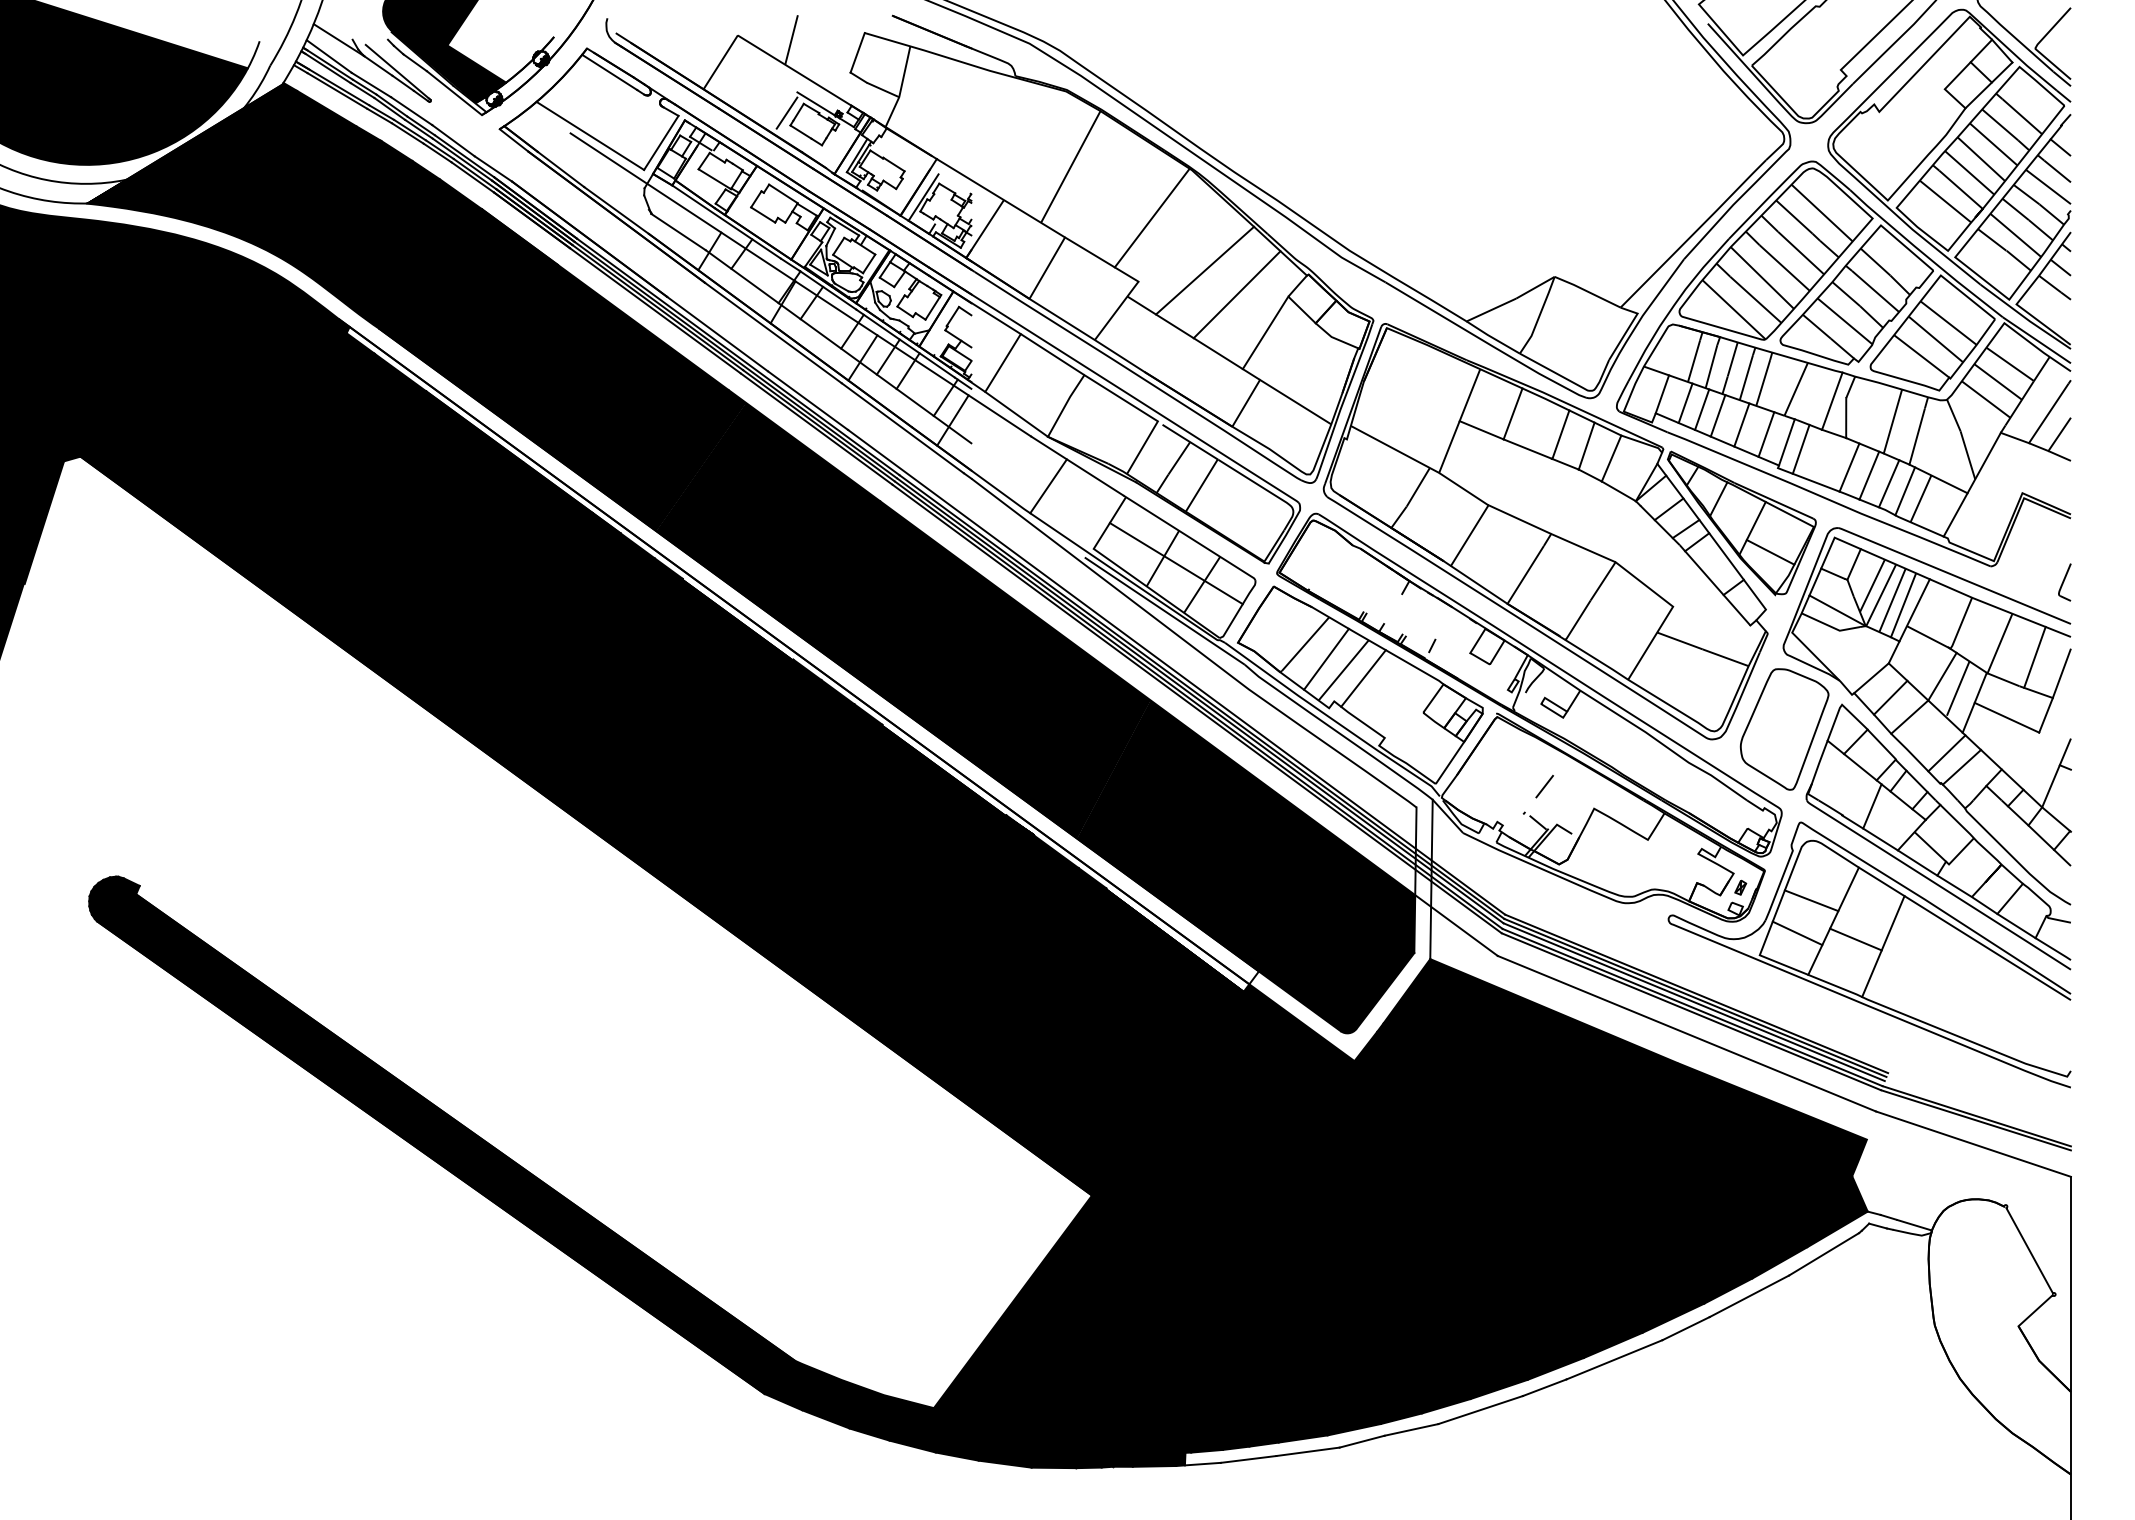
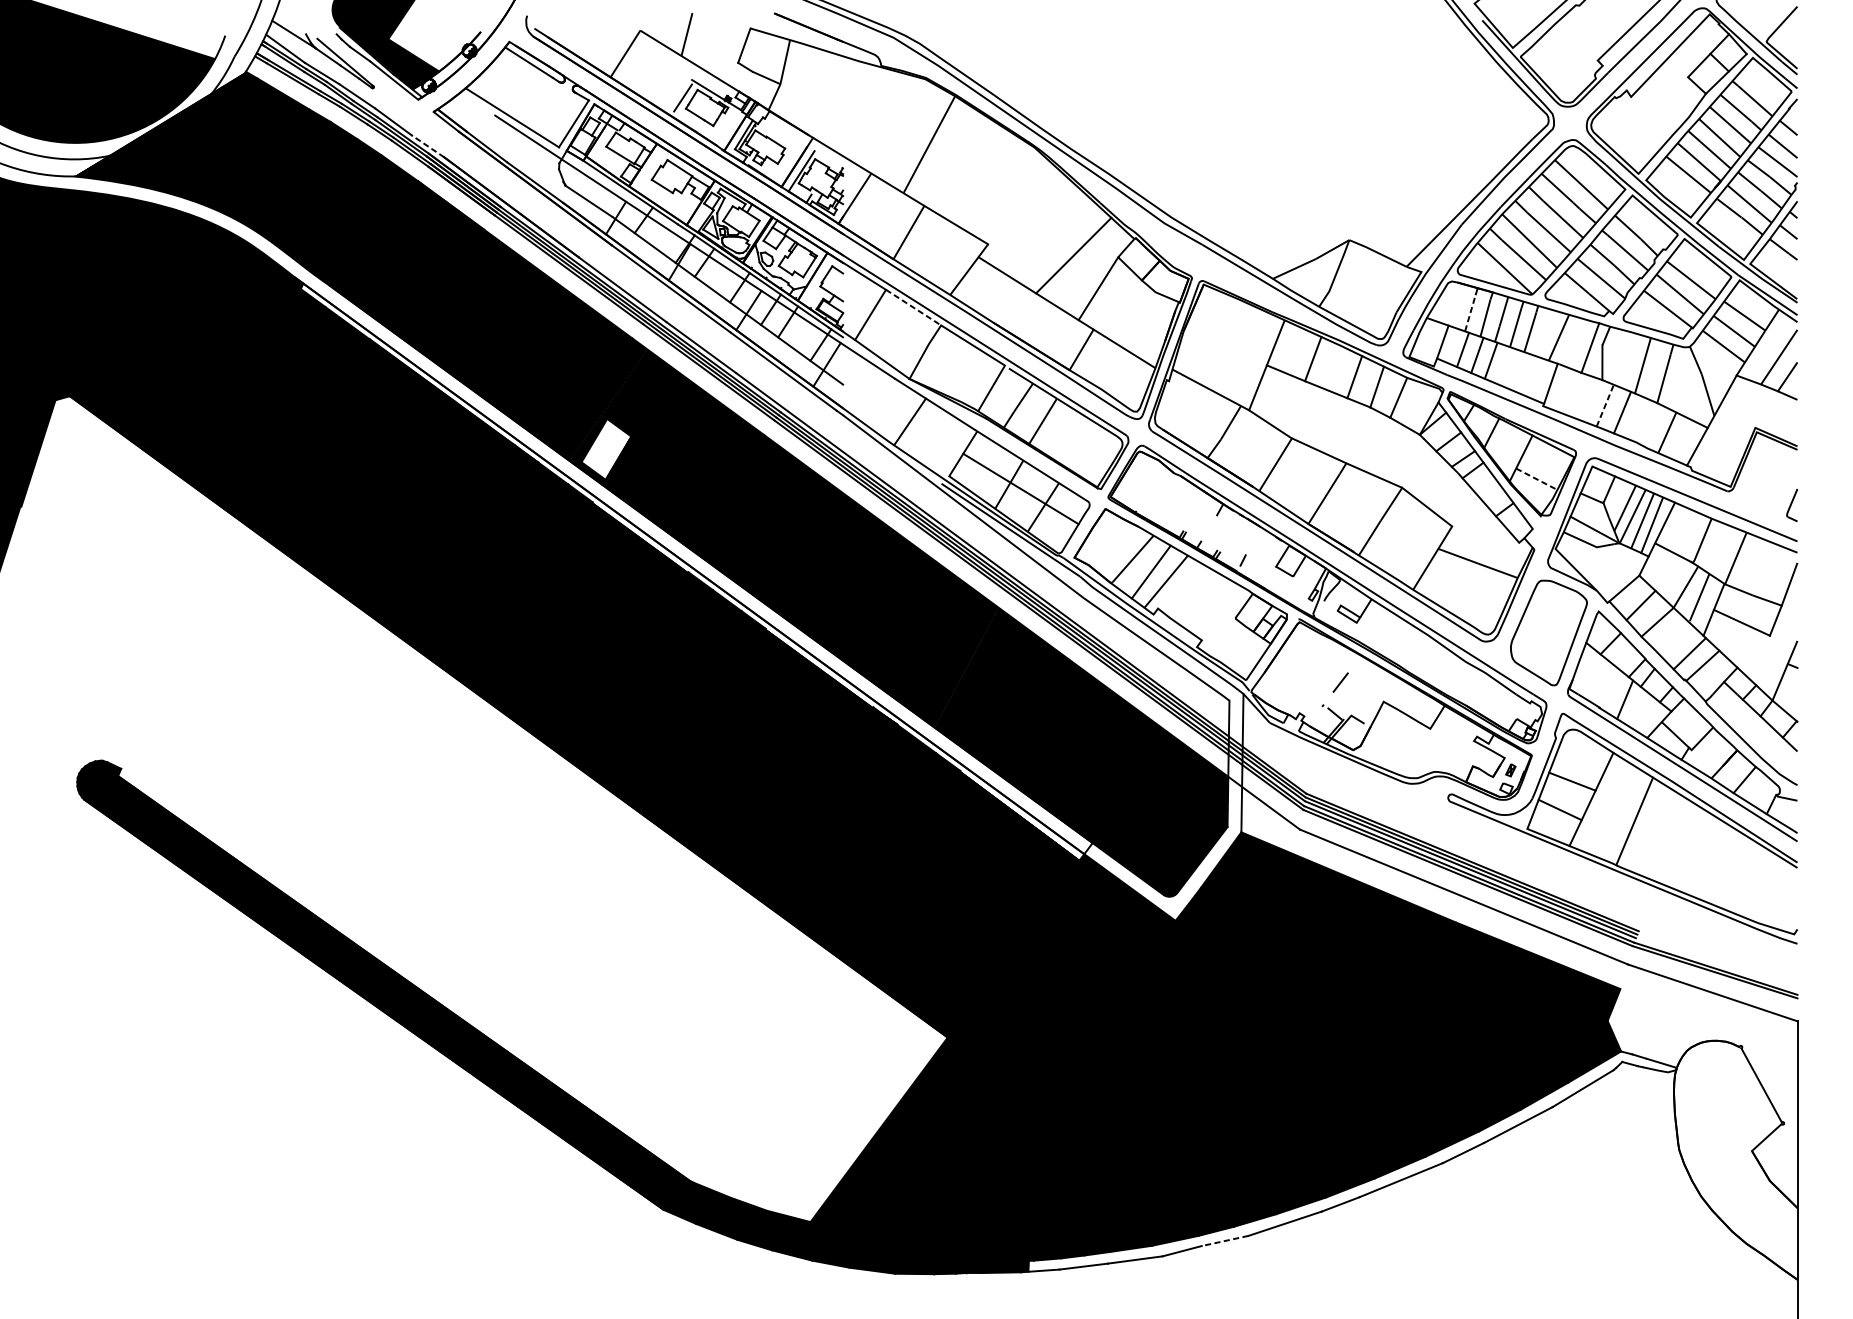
line: (493, 168) -> (428, 146), solid -> dashed
line: (1151, 217) -> (999, 188), removed
line: (1205, 270) -> (1046, 234), removed
line: (1052, 354) -> (913, 307), solid -> dashed
line: (1694, 361) -> (1470, 313), solid -> dashed
line: (1741, 424) -> (1511, 368), removed
line: (1766, 434) -> (1533, 376), removed
line: (1800, 448) -> (1562, 389), removed
line: (1849, 467) -> (1605, 405), solid -> dashed
line: (1888, 483) -> (1639, 419), removed
line: (1905, 491) -> (1653, 426), removed
fill: (698, 517) -> (606, 449), removed
line: (1770, 552) -> (1536, 479), solid -> dashed
line: (2034, 656) -> (1765, 569), removed
line: (1363, 678) -> (1183, 588), removed
line: (1855, 939) -> (1610, 815), removed
line: (1411, 1429) -> (1225, 1240), solid -> dashed

